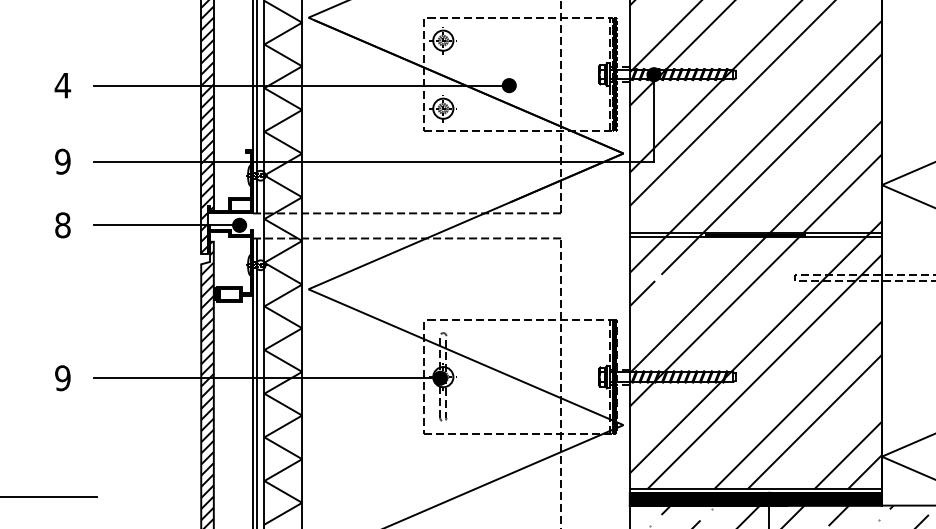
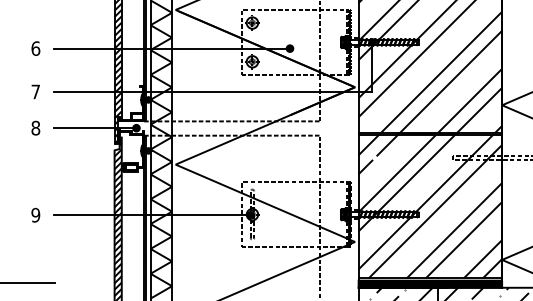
text: (62, 85) -> (35, 48), 4 -> 6
text: (62, 160) -> (35, 91), 9 -> 7

